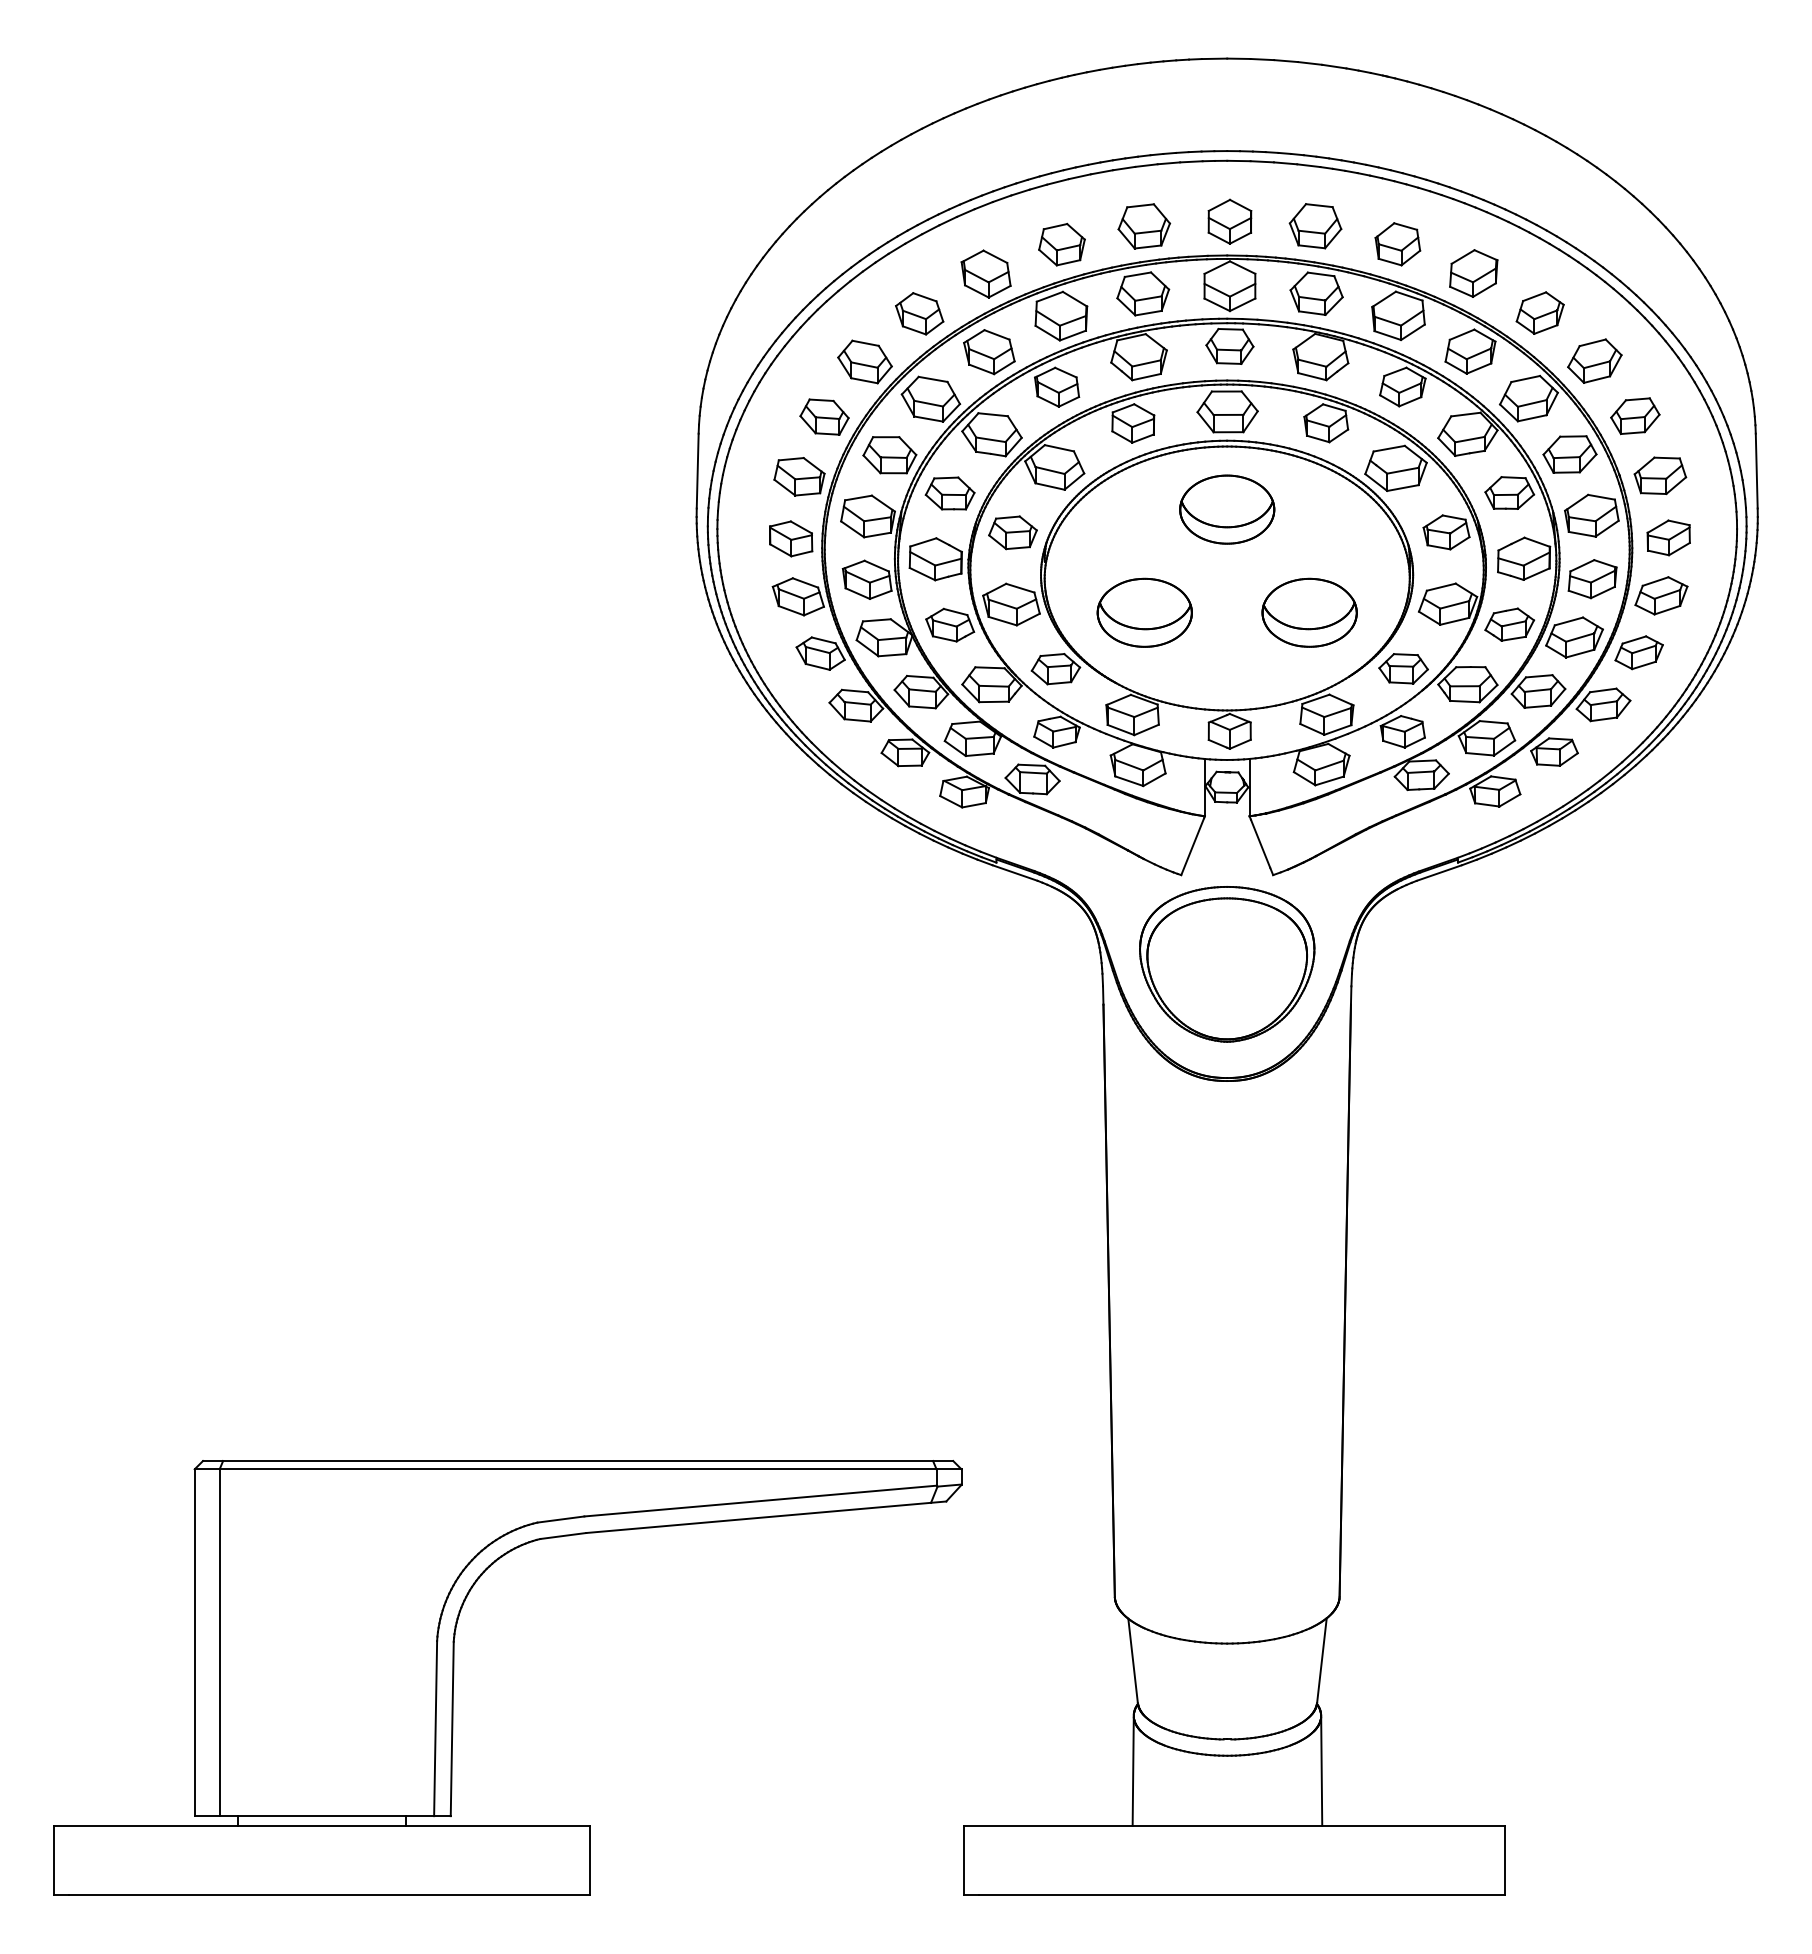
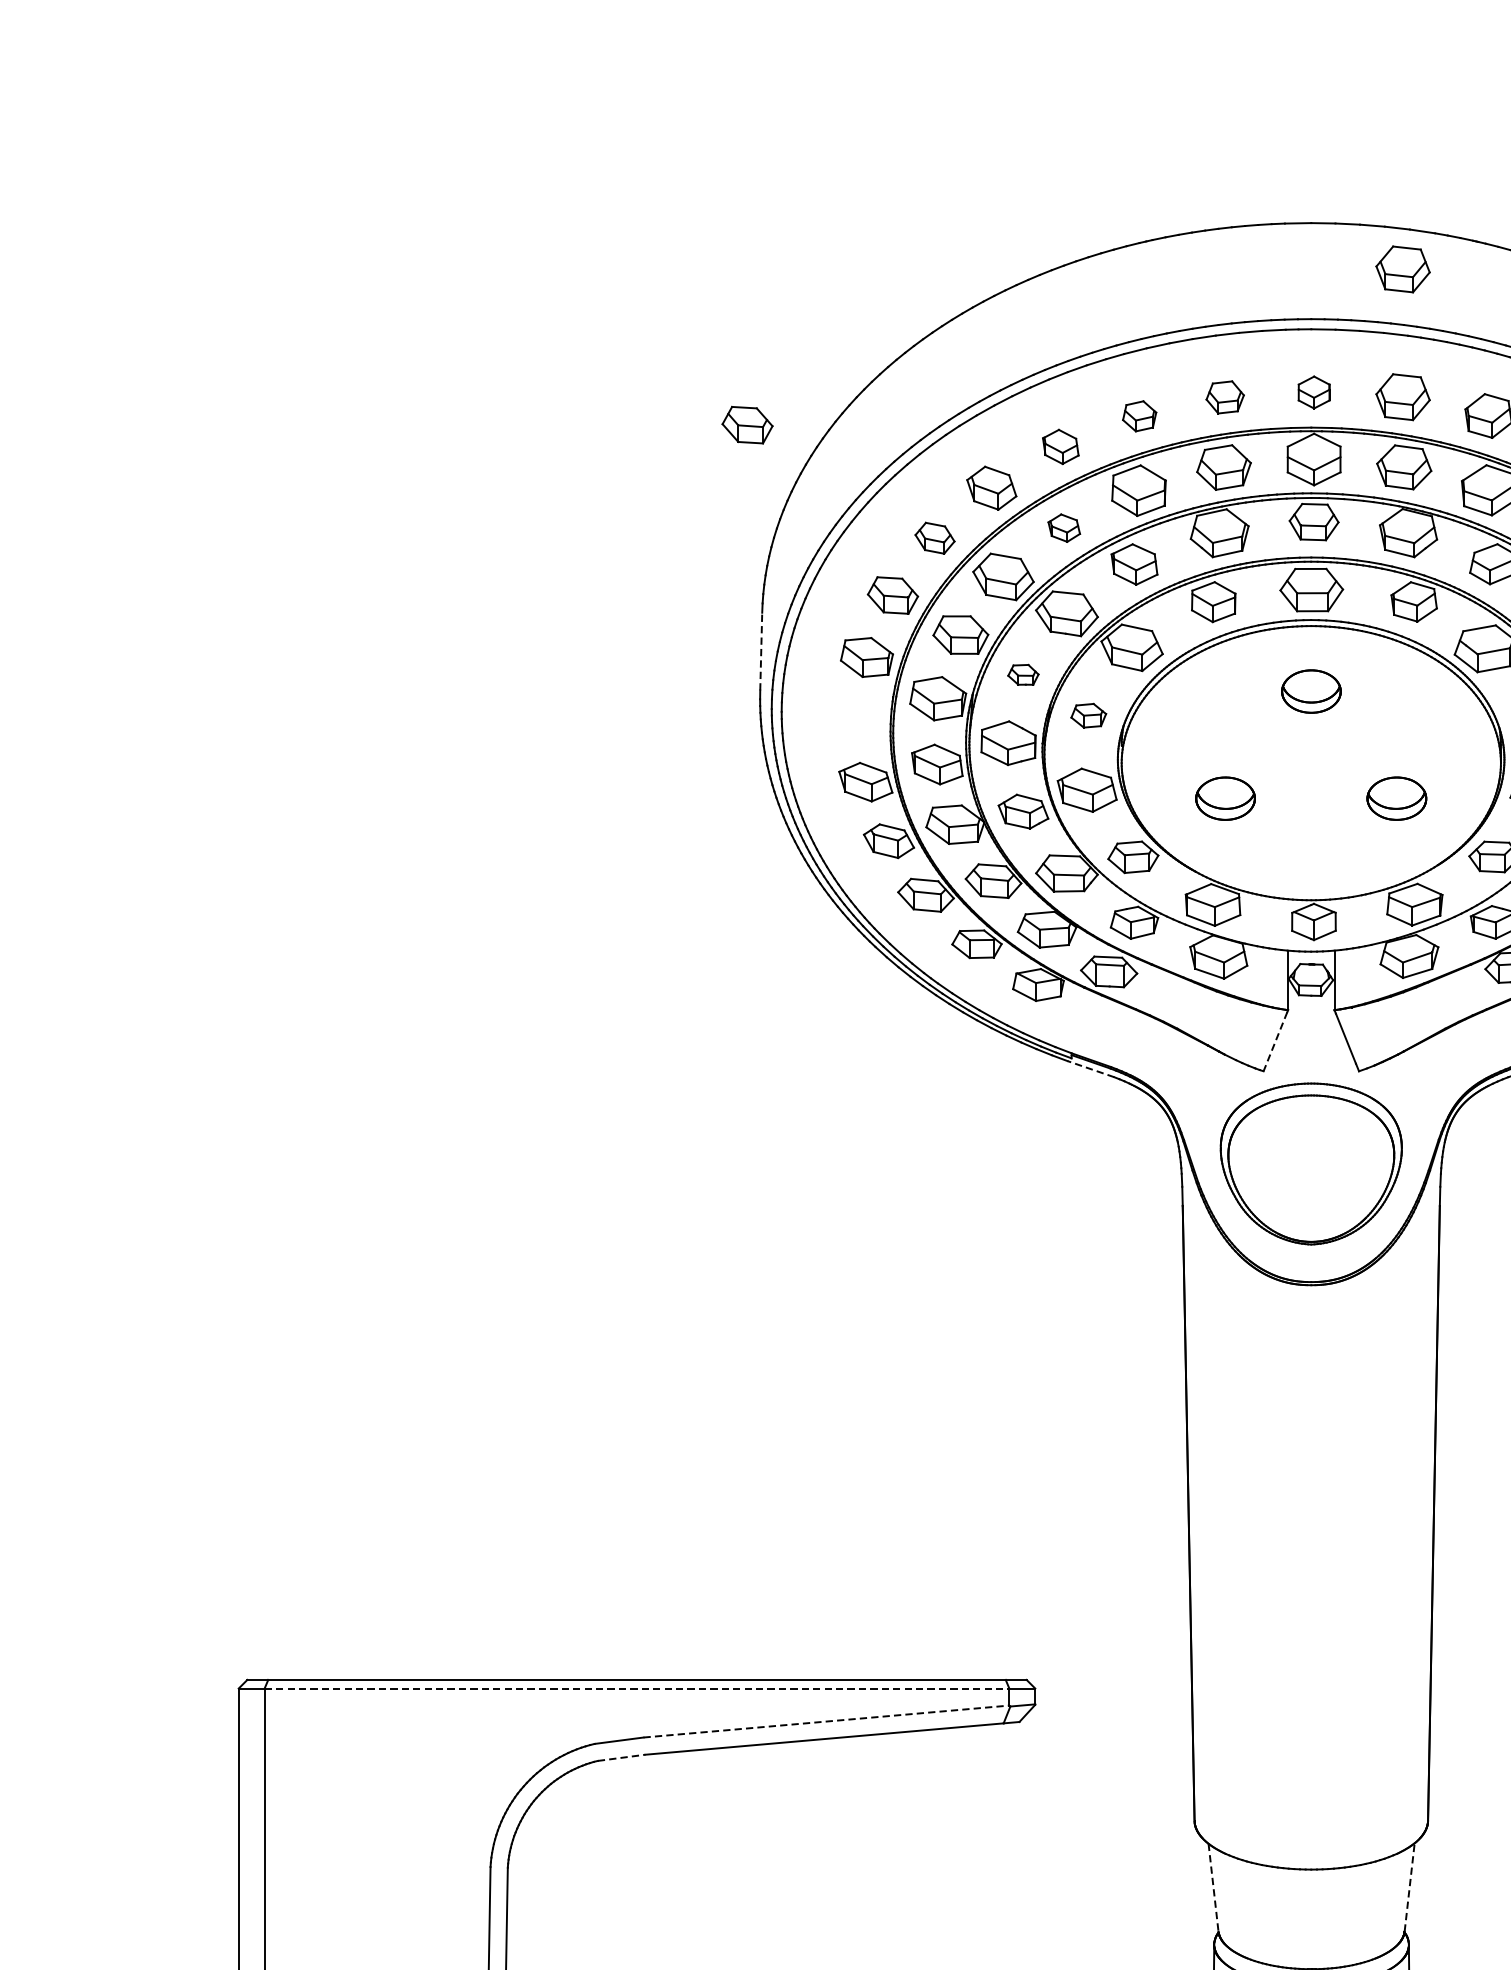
part: (1315, 103) -> (1403, 269), added
part: (1229, 221) -> (1313, 392), size x0.7
part: (1144, 226) -> (1225, 397), size x0.7
part: (1061, 244) -> (1139, 416), size x0.7
part: (684, 252) -> (747, 424), added
part: (985, 273) -> (1060, 446), size x0.7
part: (989, 352) -> (1064, 528), size x0.6
part: (864, 361) -> (934, 537), size x0.7
line: (697, 470) -> (761, 650), solid -> dashed
part: (949, 493) -> (1022, 674), size x0.6
part: (1227, 509) -> (1311, 691), size x0.6
part: (1012, 532) -> (1088, 715), size x0.7
part: (791, 538) -> (858, 721), removed
part: (1144, 612) -> (1225, 798), size x0.6
part: (1309, 612) -> (1396, 798), size x0.6
line: (1192, 846) -> (1275, 1041), solid -> dashed
line: (1015, 873) -> (1091, 1069), solid -> dashed
line: (578, 1469) -> (637, 1688), solid -> dashed
line: (760, 1501) -> (826, 1721), solid -> dashed
line: (563, 1535) -> (621, 1757), solid -> dashed
line: (1133, 1660) -> (1213, 1887), solid -> dashed
line: (1321, 1660) -> (1409, 1887), solid -> dashed

